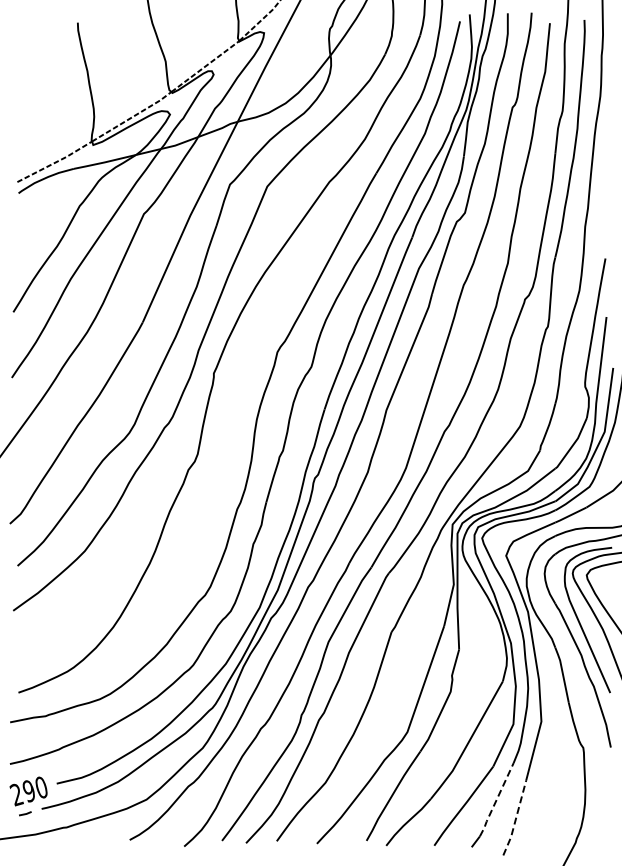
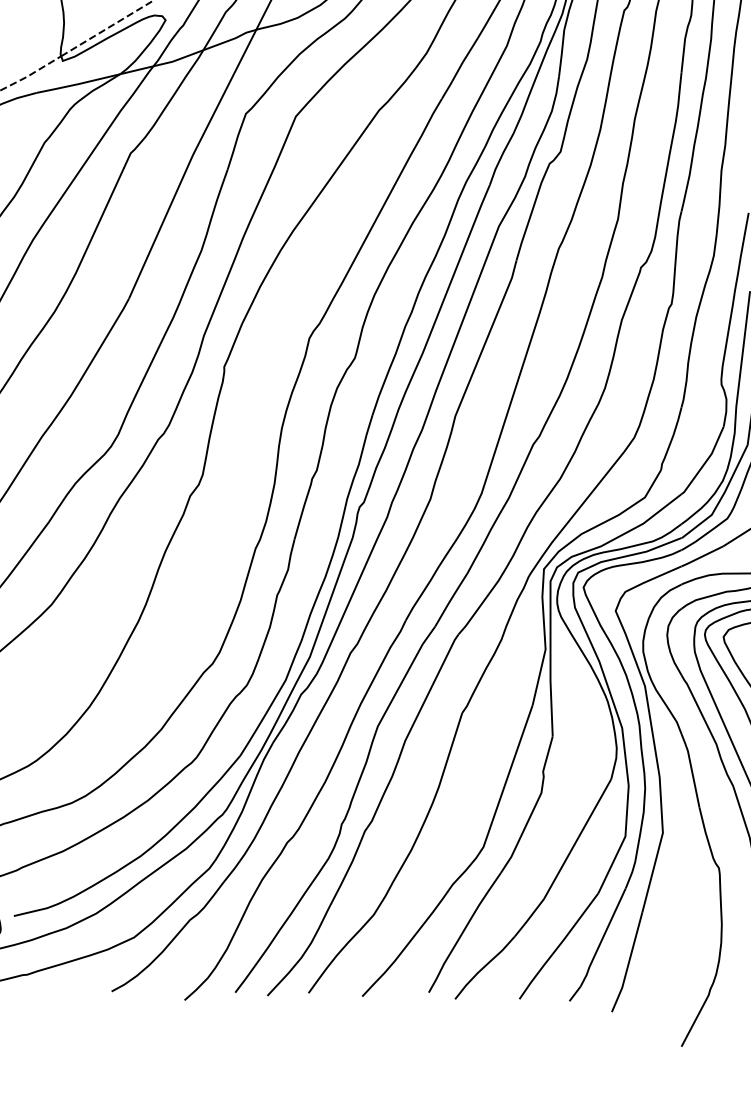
line: (496, 800) -> (602, 938), dashed -> solid
line: (515, 819) -> (628, 964), dashed -> solid

